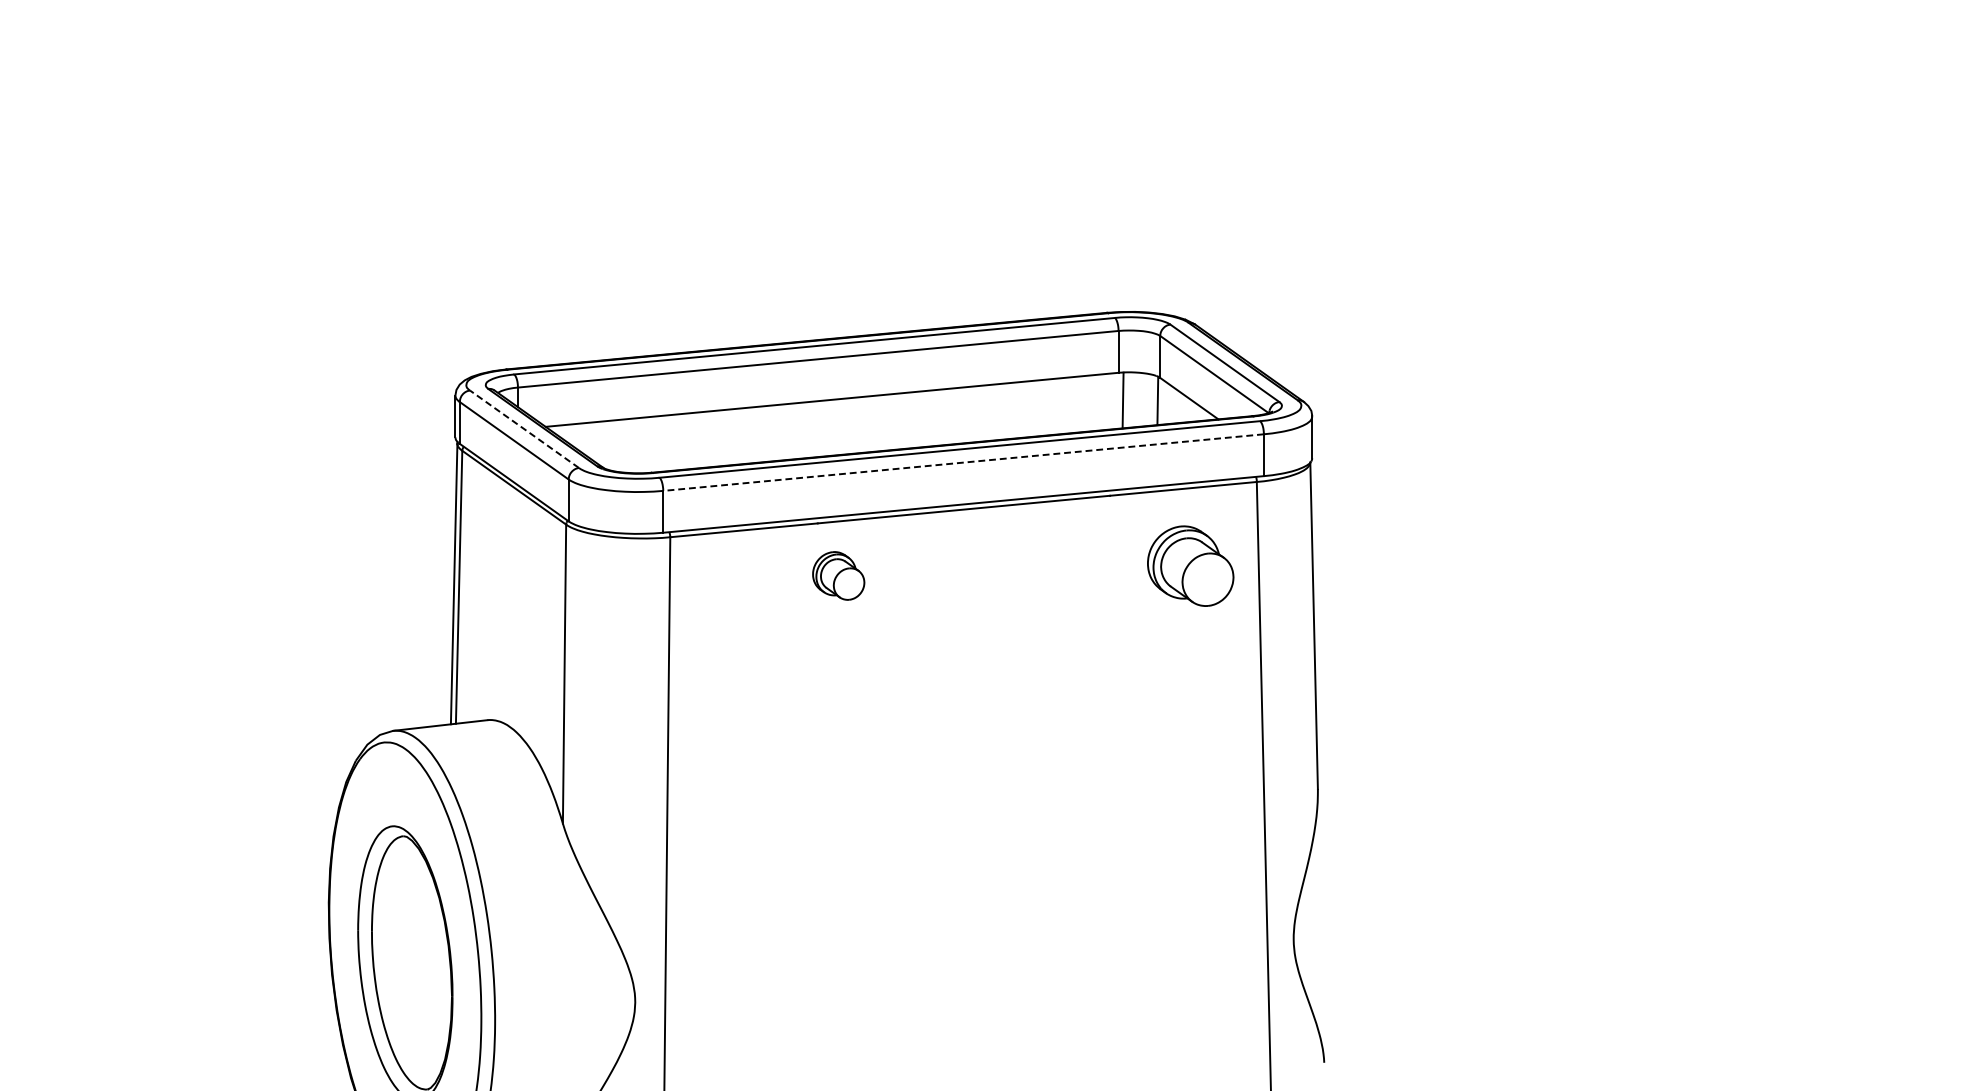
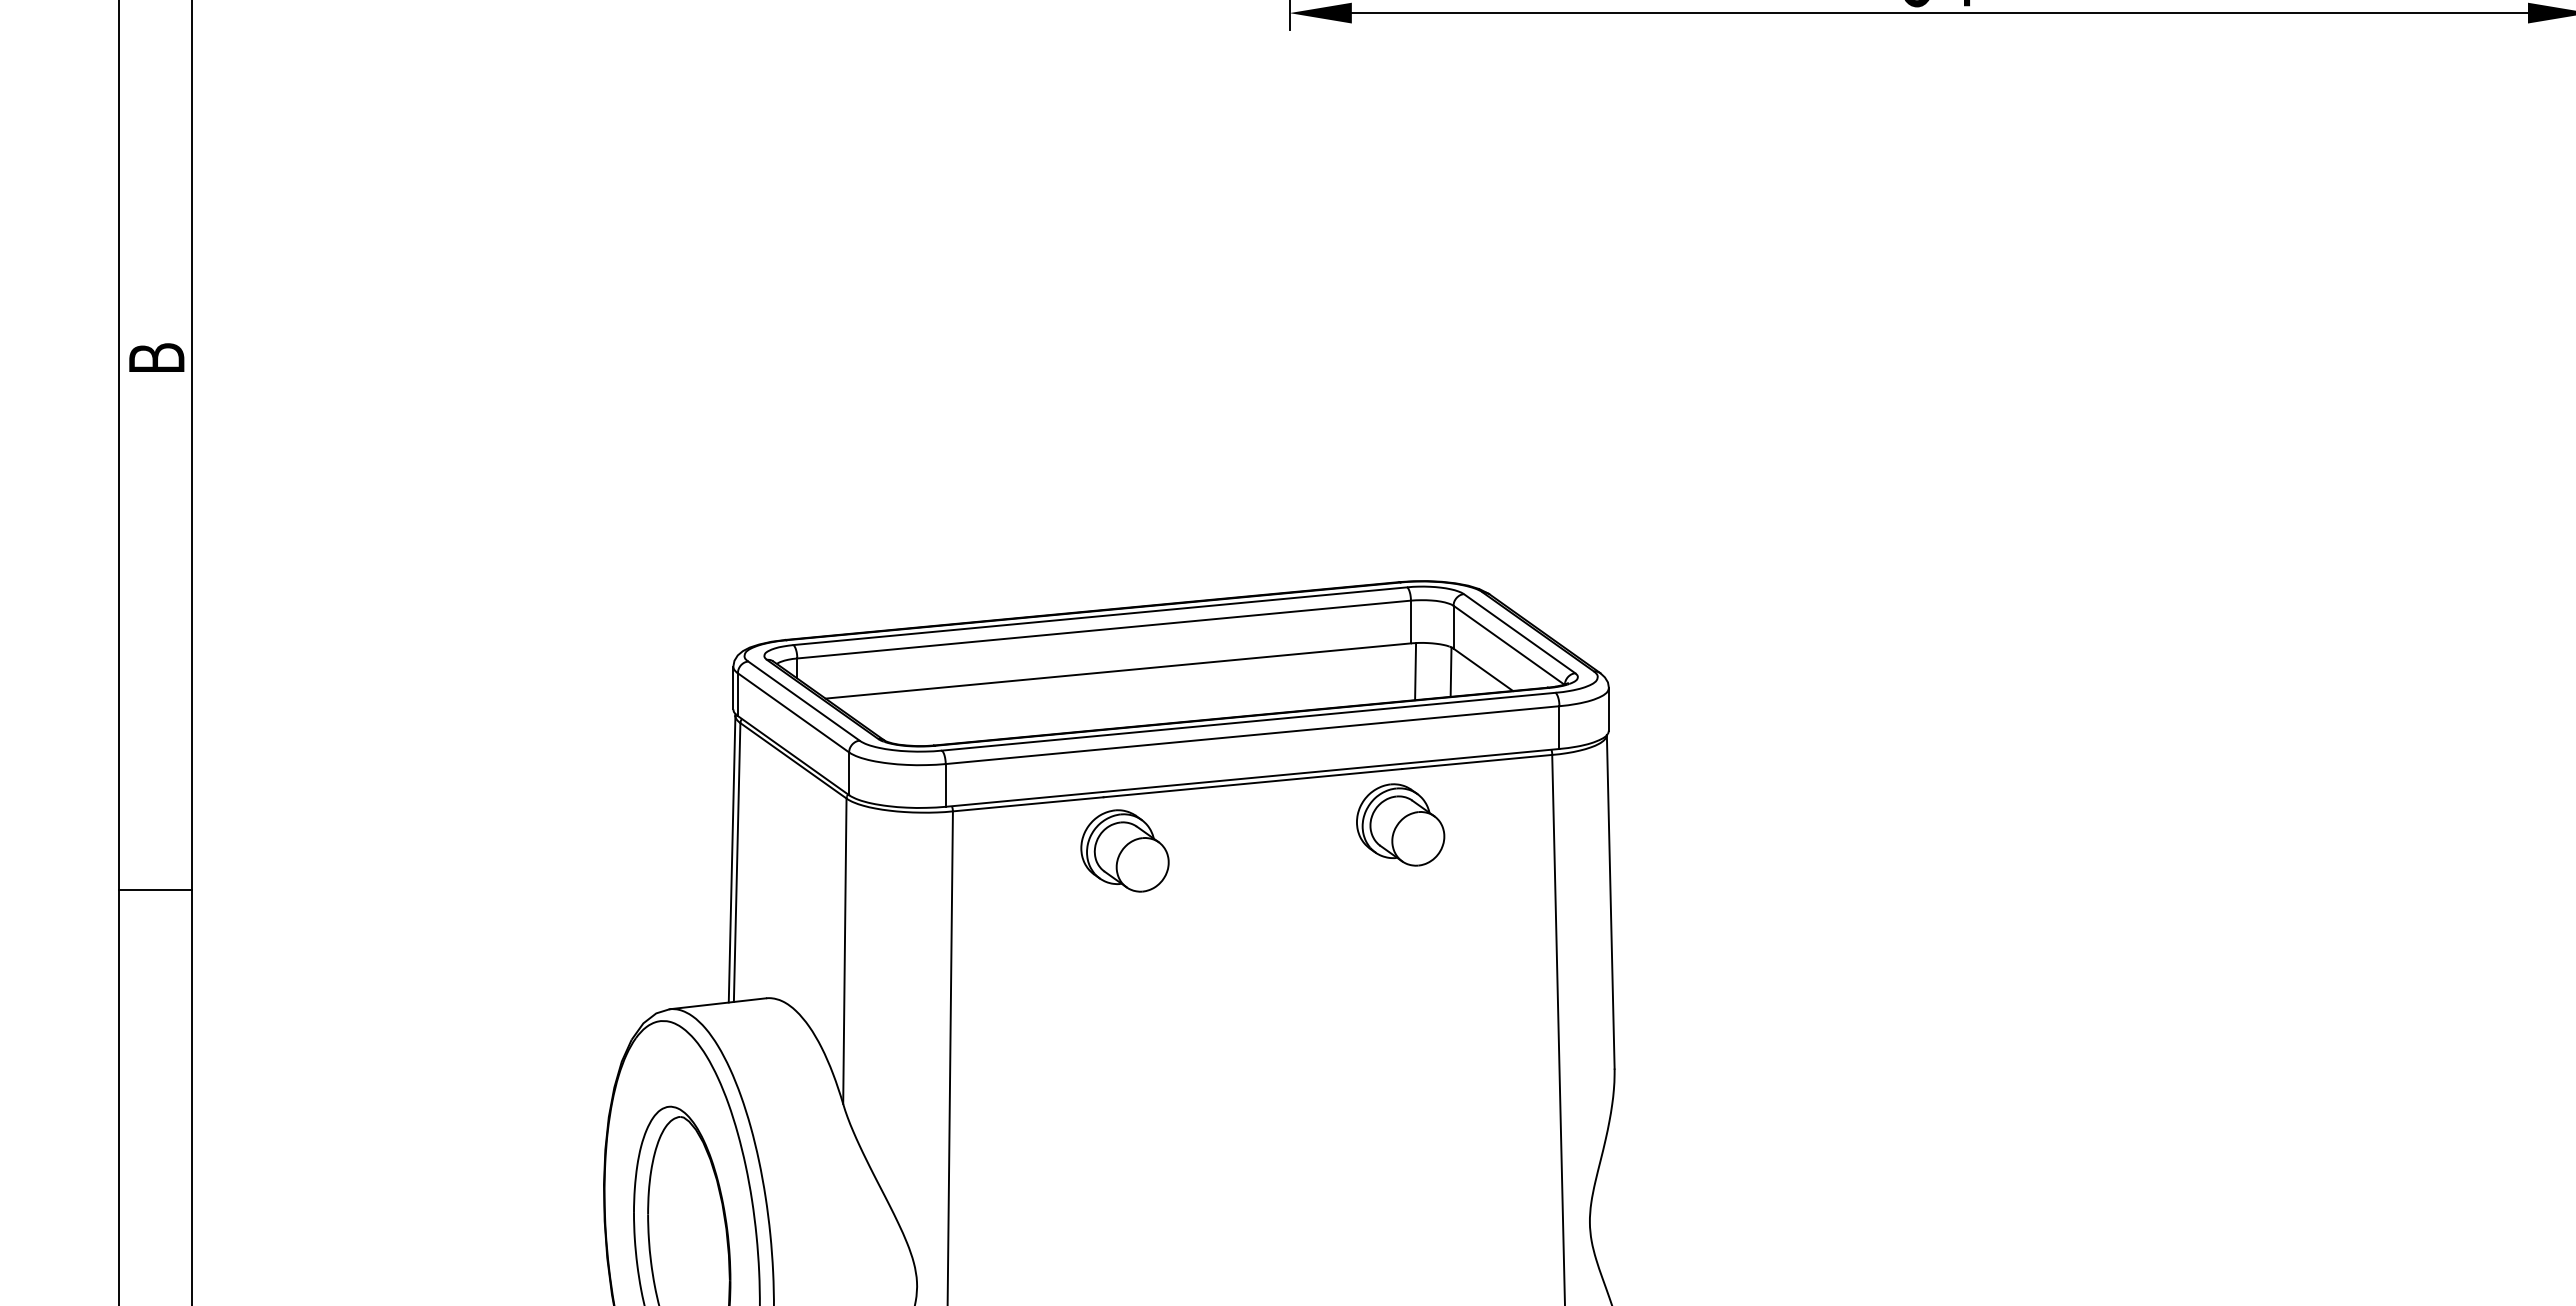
line: (524, 428) -> (803, 700), dashed -> solid
line: (963, 462) -> (1252, 735), dashed -> solid
part: (1190, 565) -> (1400, 824), moved
part: (838, 575) -> (1124, 850), size x1.67

